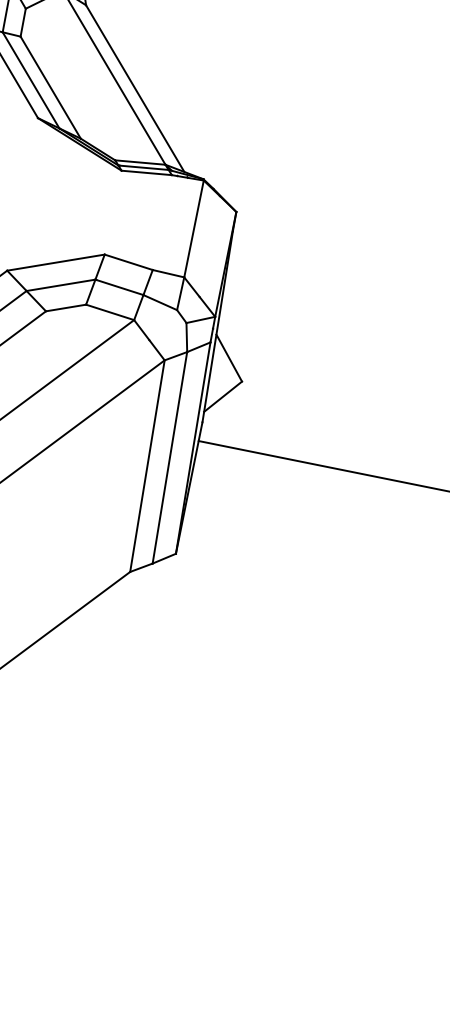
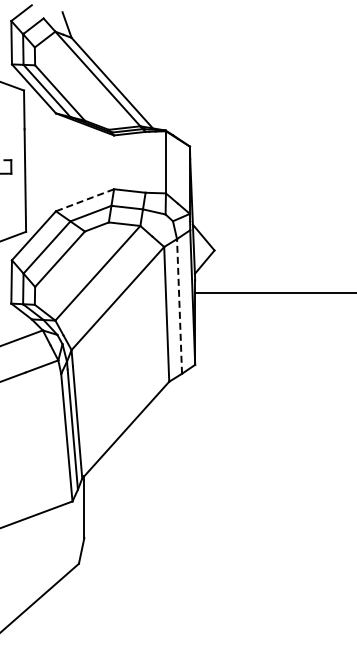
line: (55, 262) -> (84, 200), solid -> dashed
line: (170, 456) -> (179, 305), solid -> dashed

